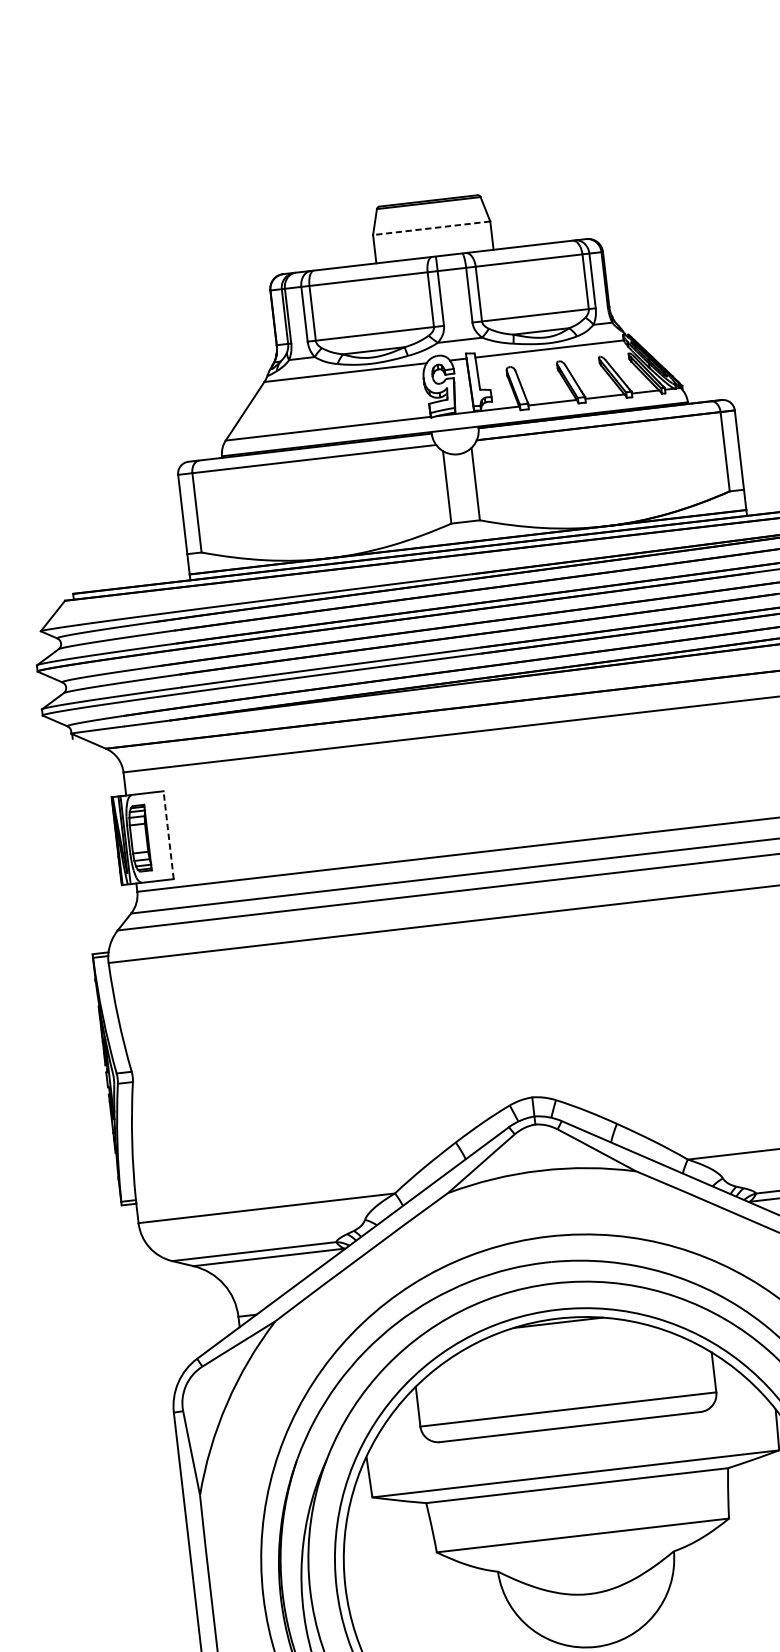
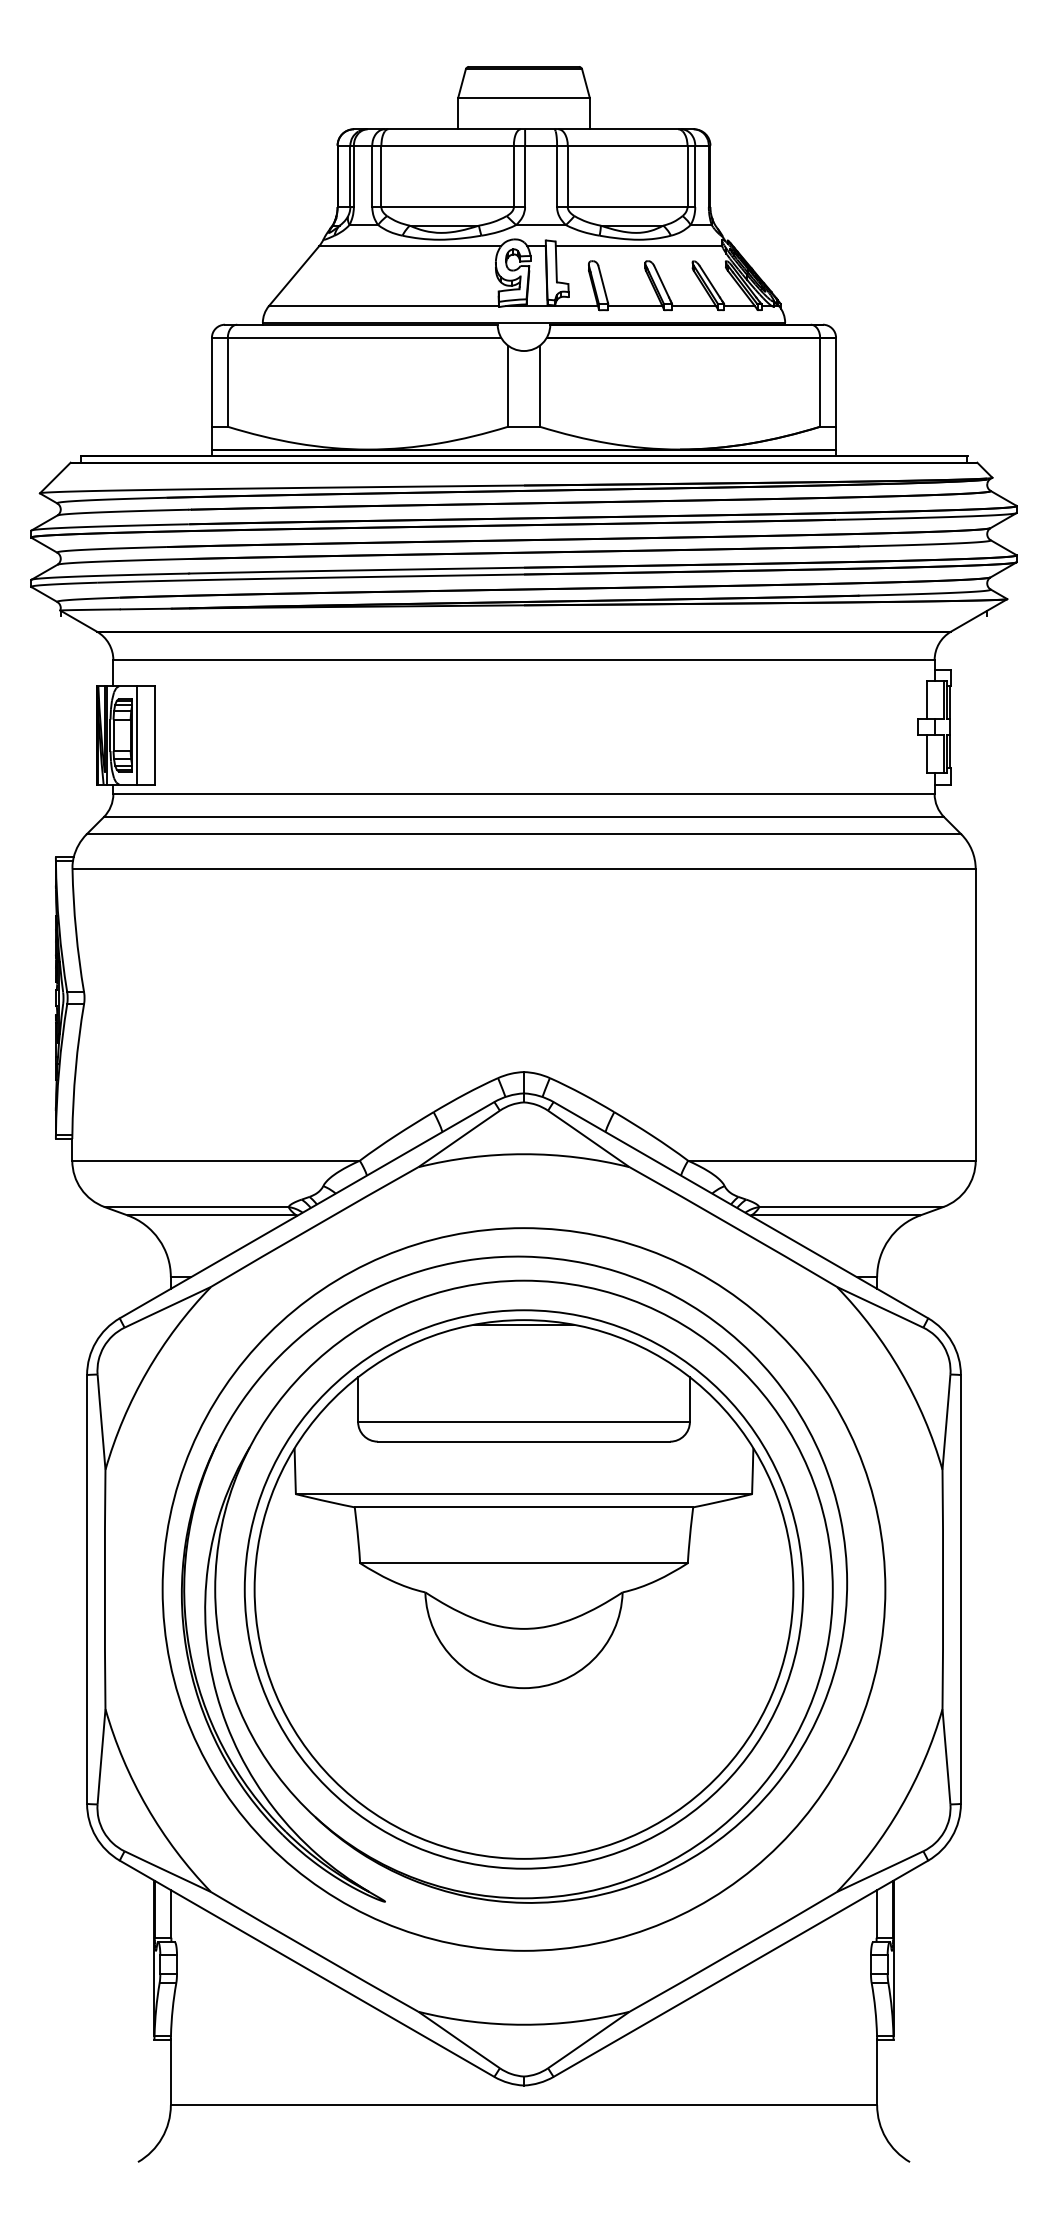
line: (432, 228) -> (524, 97), dashed -> solid
line: (168, 834) -> (155, 734), dashed -> solid
line: (152, 837) -> (137, 735), added

